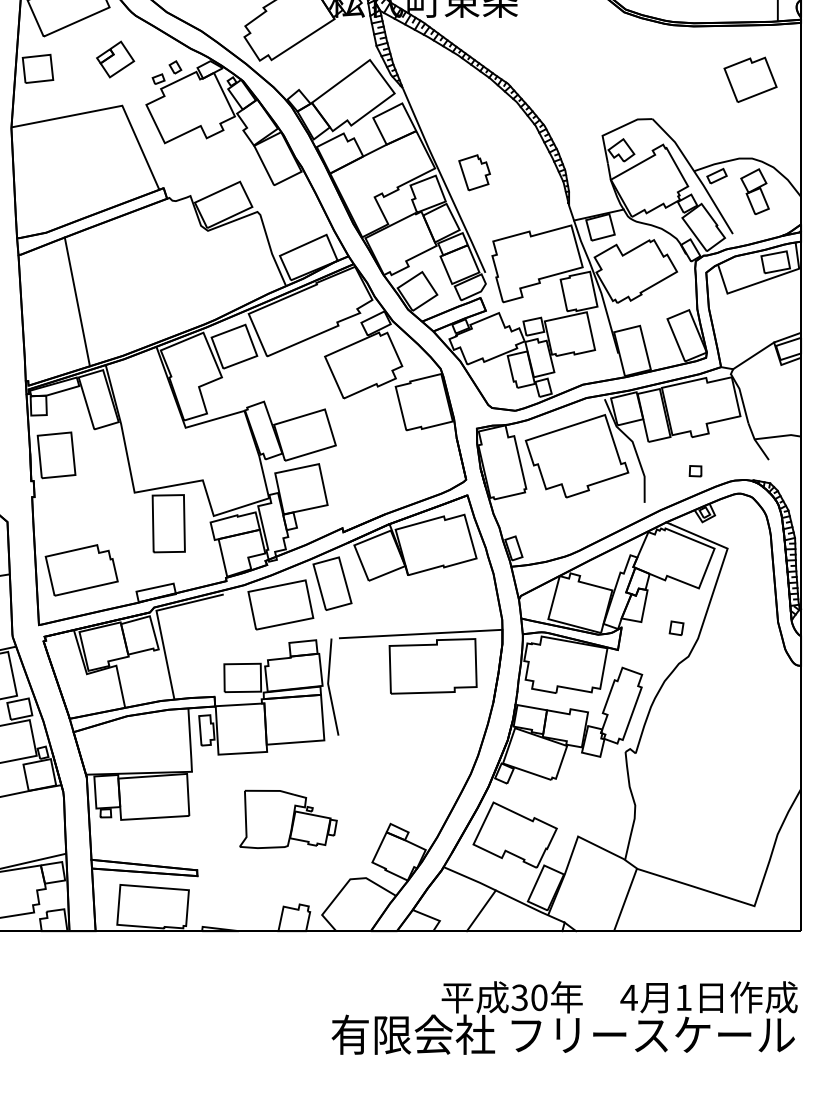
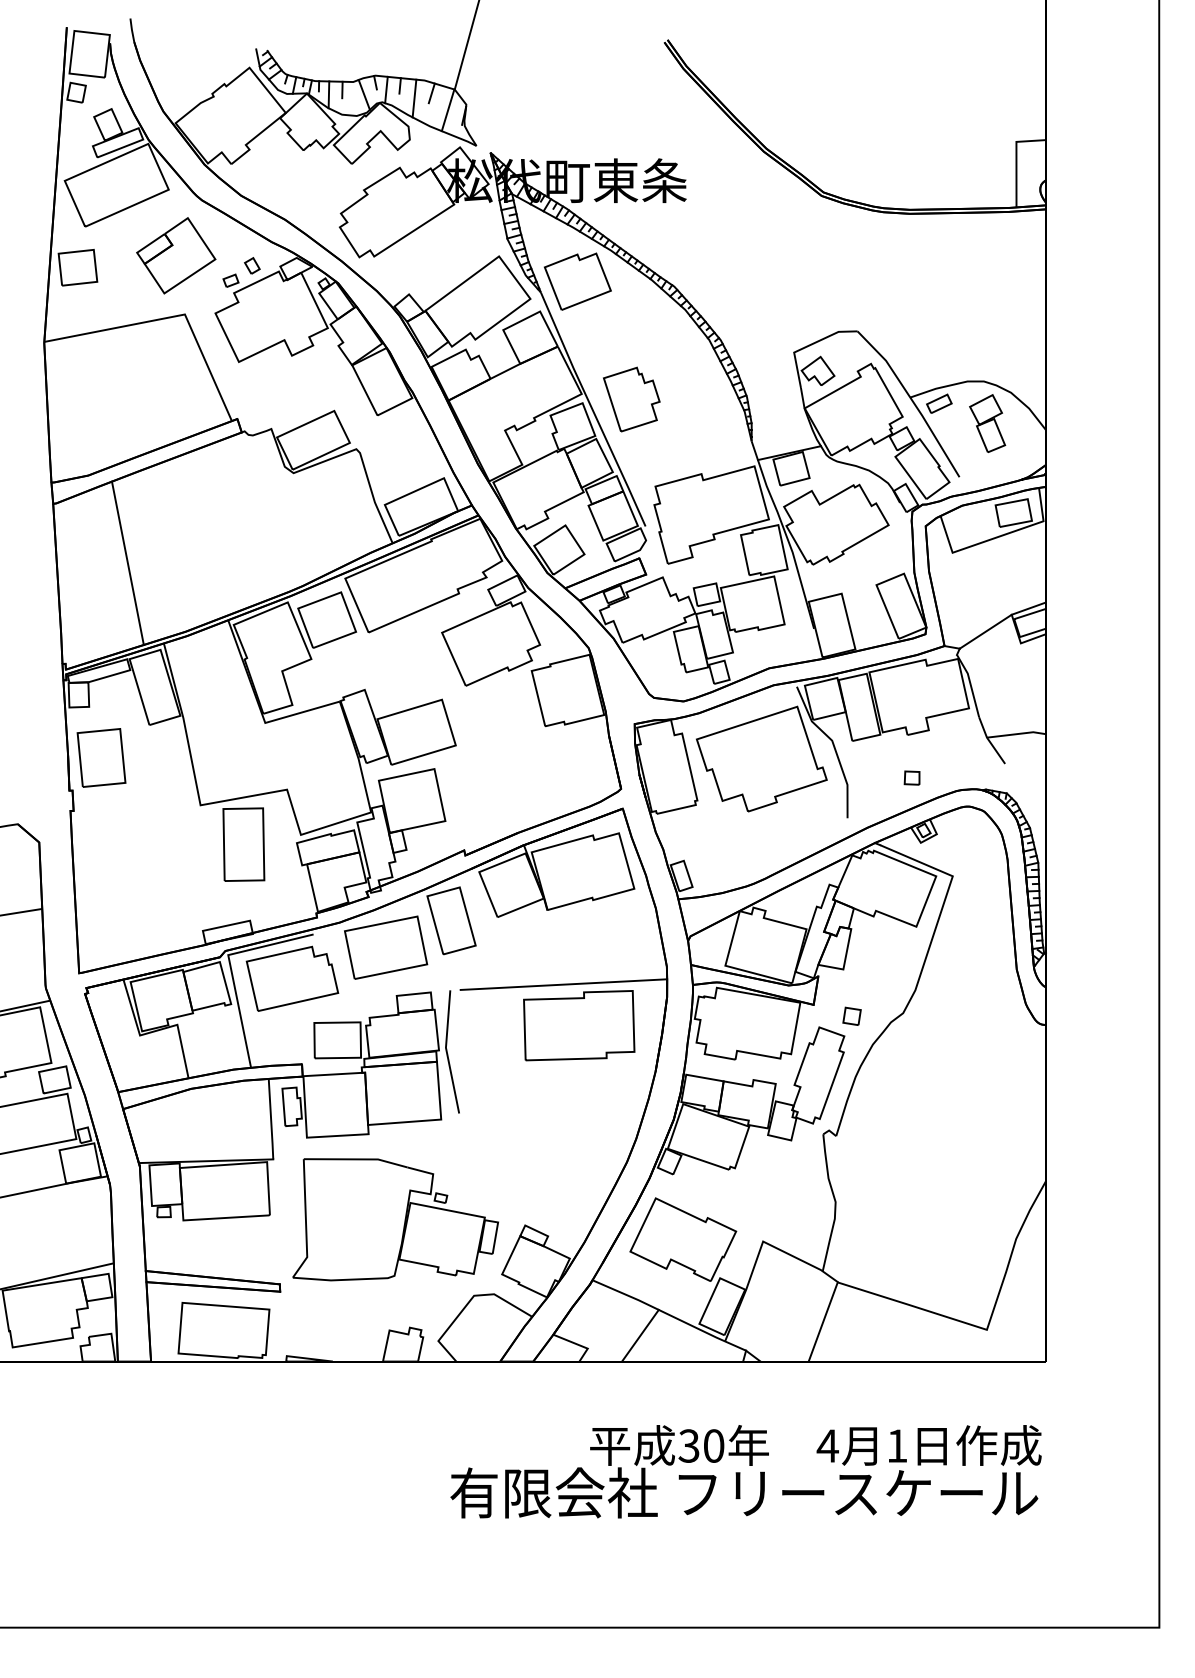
part: (115, 59) -> (176, 255), size x1.67
part: (750, 79) -> (577, 281), moved
part: (474, 172) -> (631, 399), size x1.43
part: (81, 570) -> (292, 978), moved
part: (676, 627) -> (851, 1015), moved
part: (288, 819) -> (395, 1219), size x1.67

